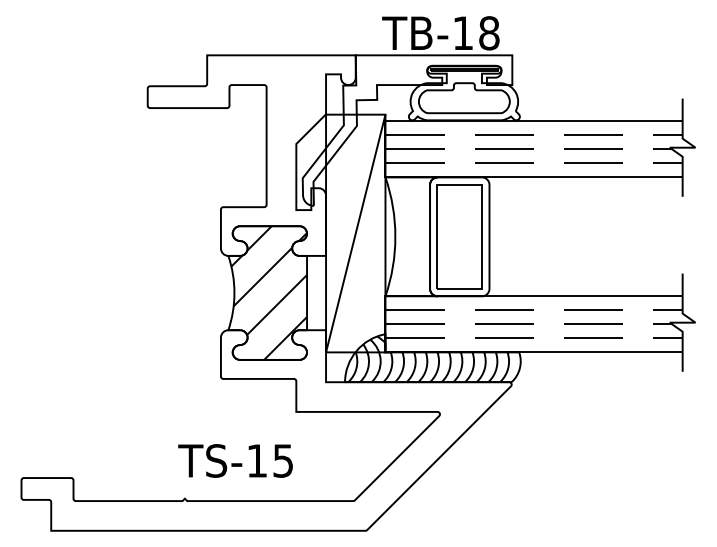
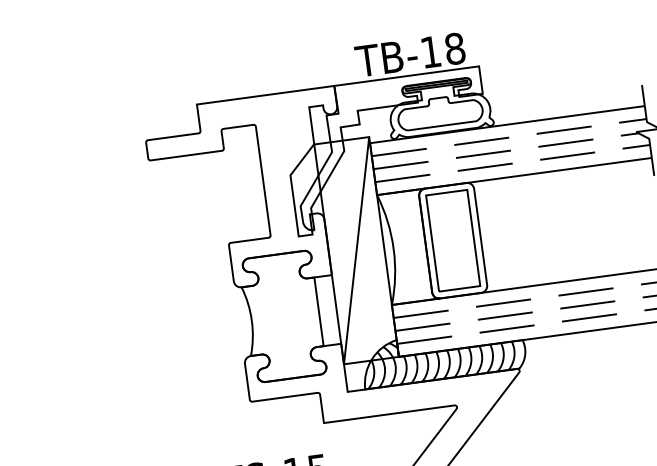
hatch: (269, 292) -> (284, 316), removed

